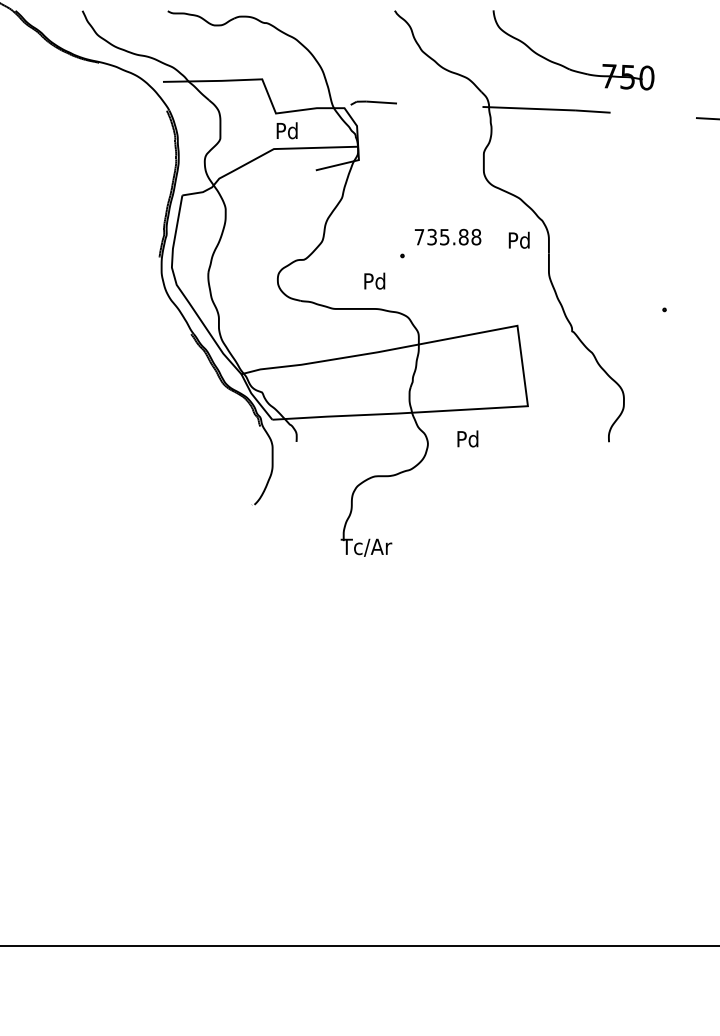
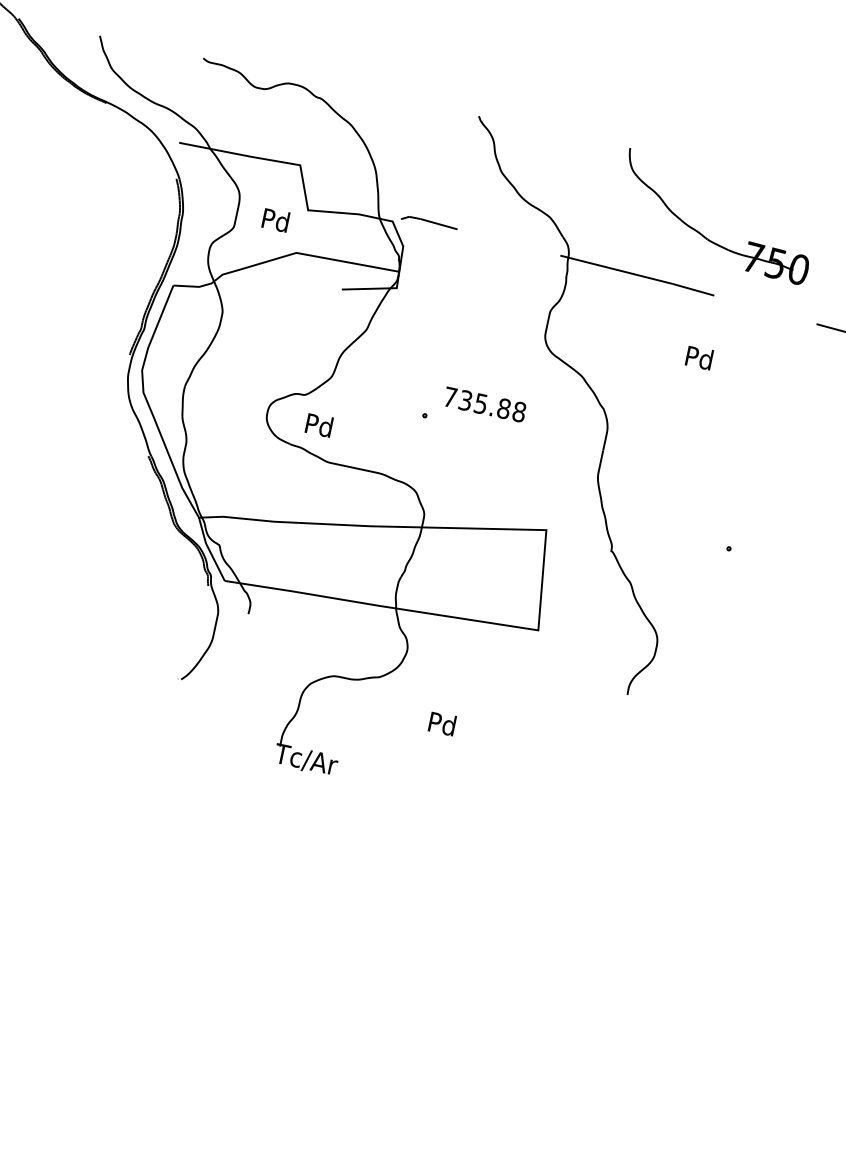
part: (566, 66) -> (704, 234), moved
text: (286, 130) -> (275, 219), moved
text: (518, 239) -> (698, 356), moved
text: (374, 280) -> (319, 424), moved
text: (467, 438) -> (441, 723), moved

